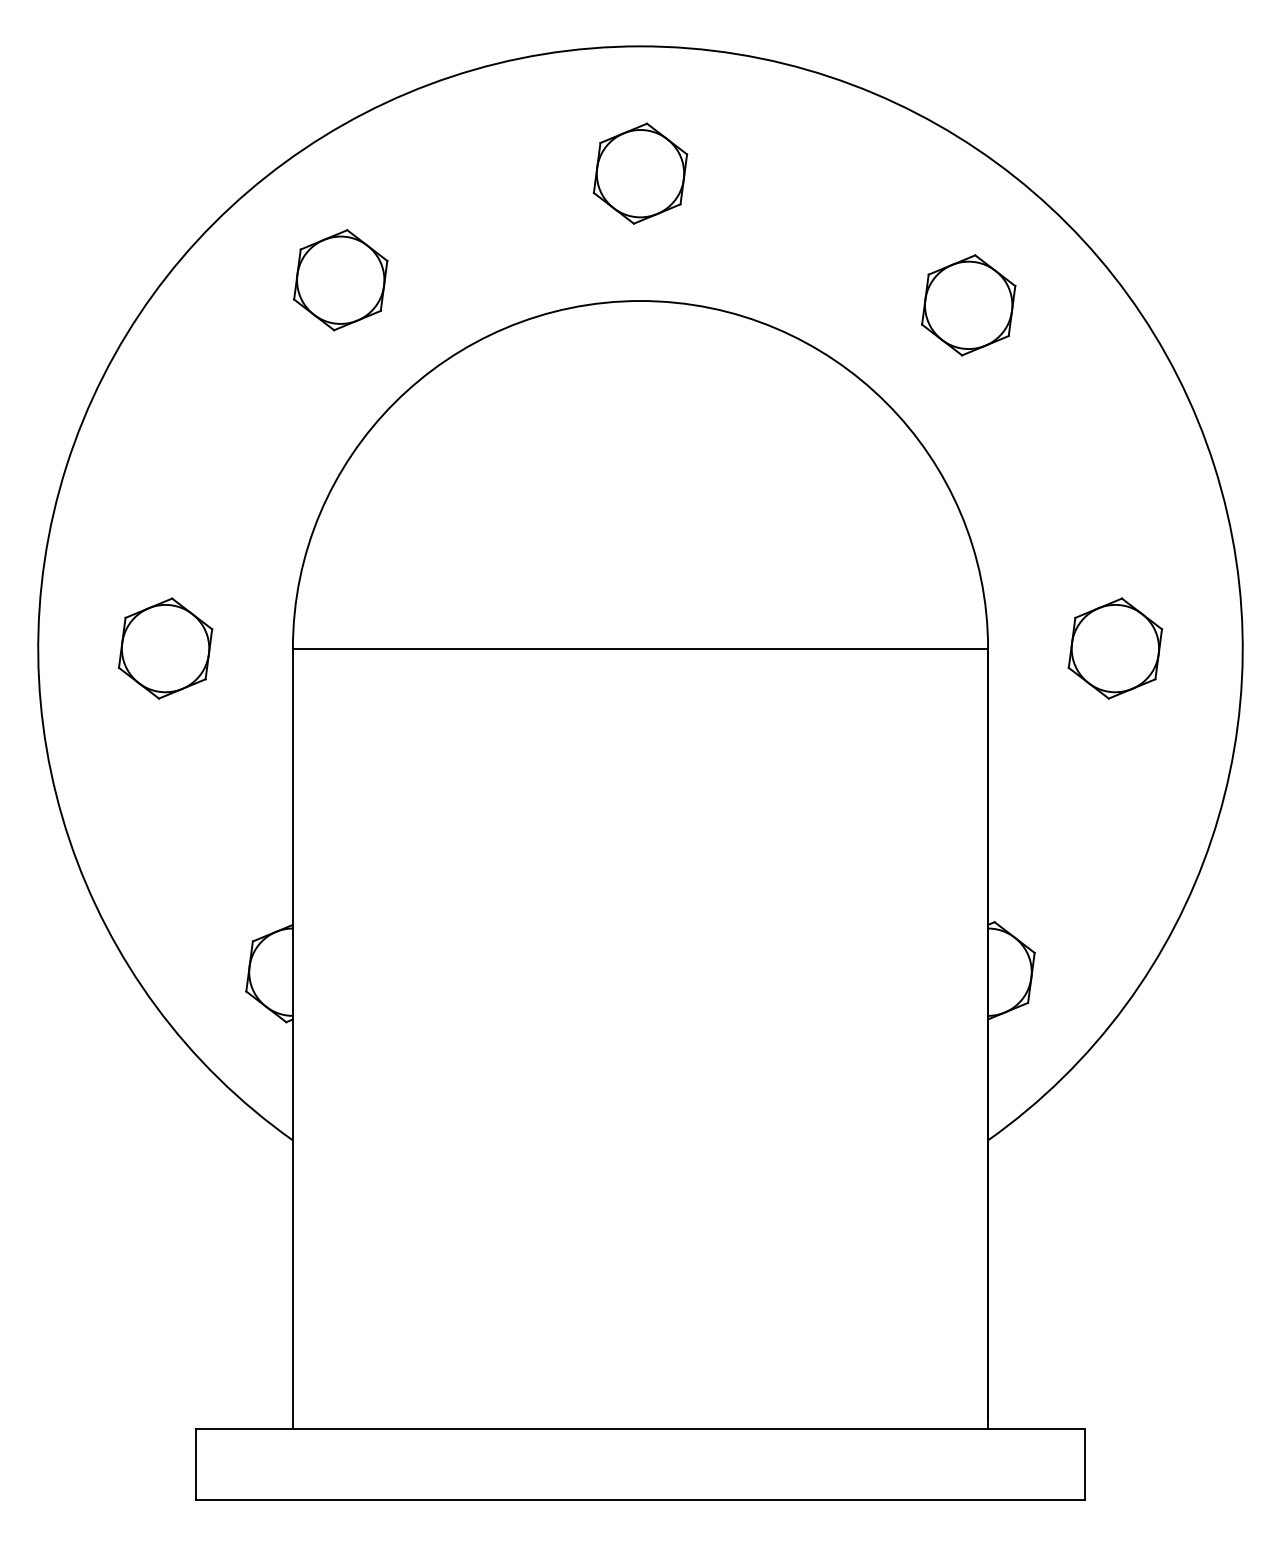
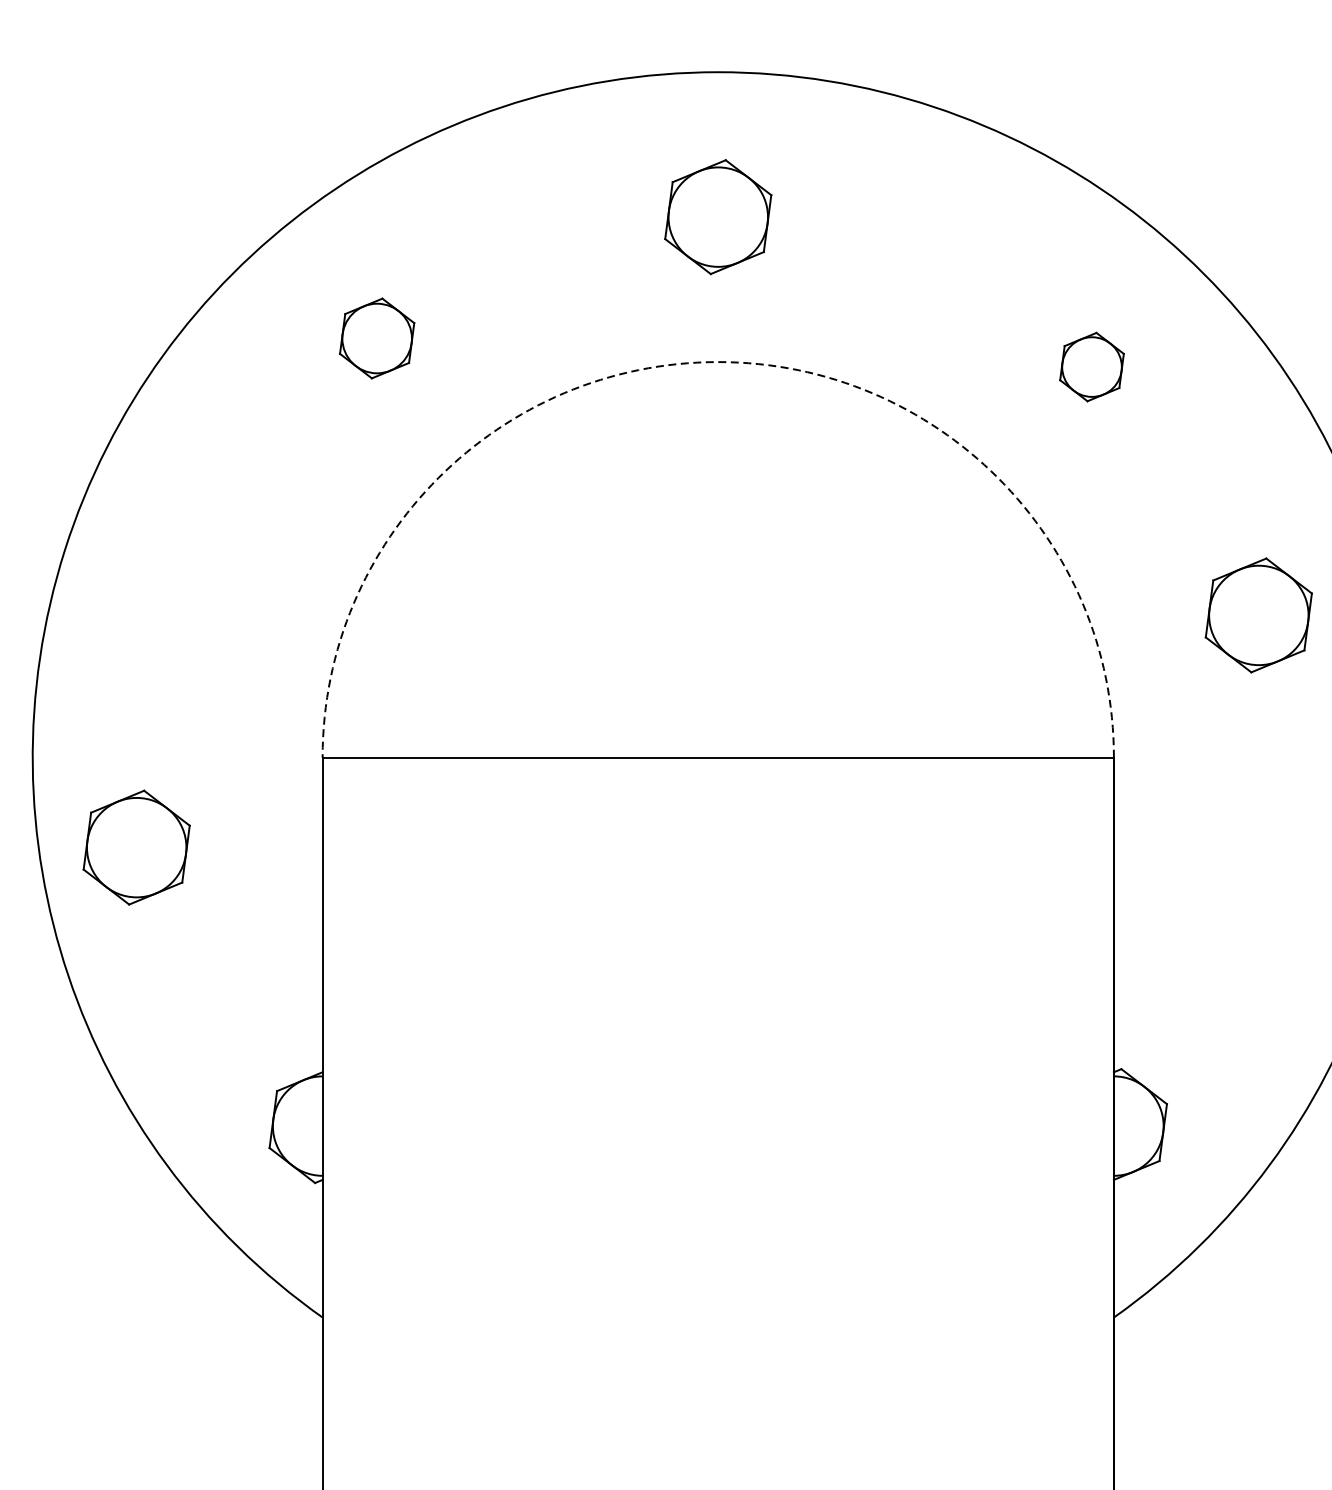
part: (340, 280) -> (376, 338), size x0.7
arc: (640, 301) -> (718, 362), solid -> dashed
part: (968, 305) -> (1091, 367), size x0.6
part: (165, 648) -> (136, 847), moved
part: (1114, 648) -> (1257, 615), moved

